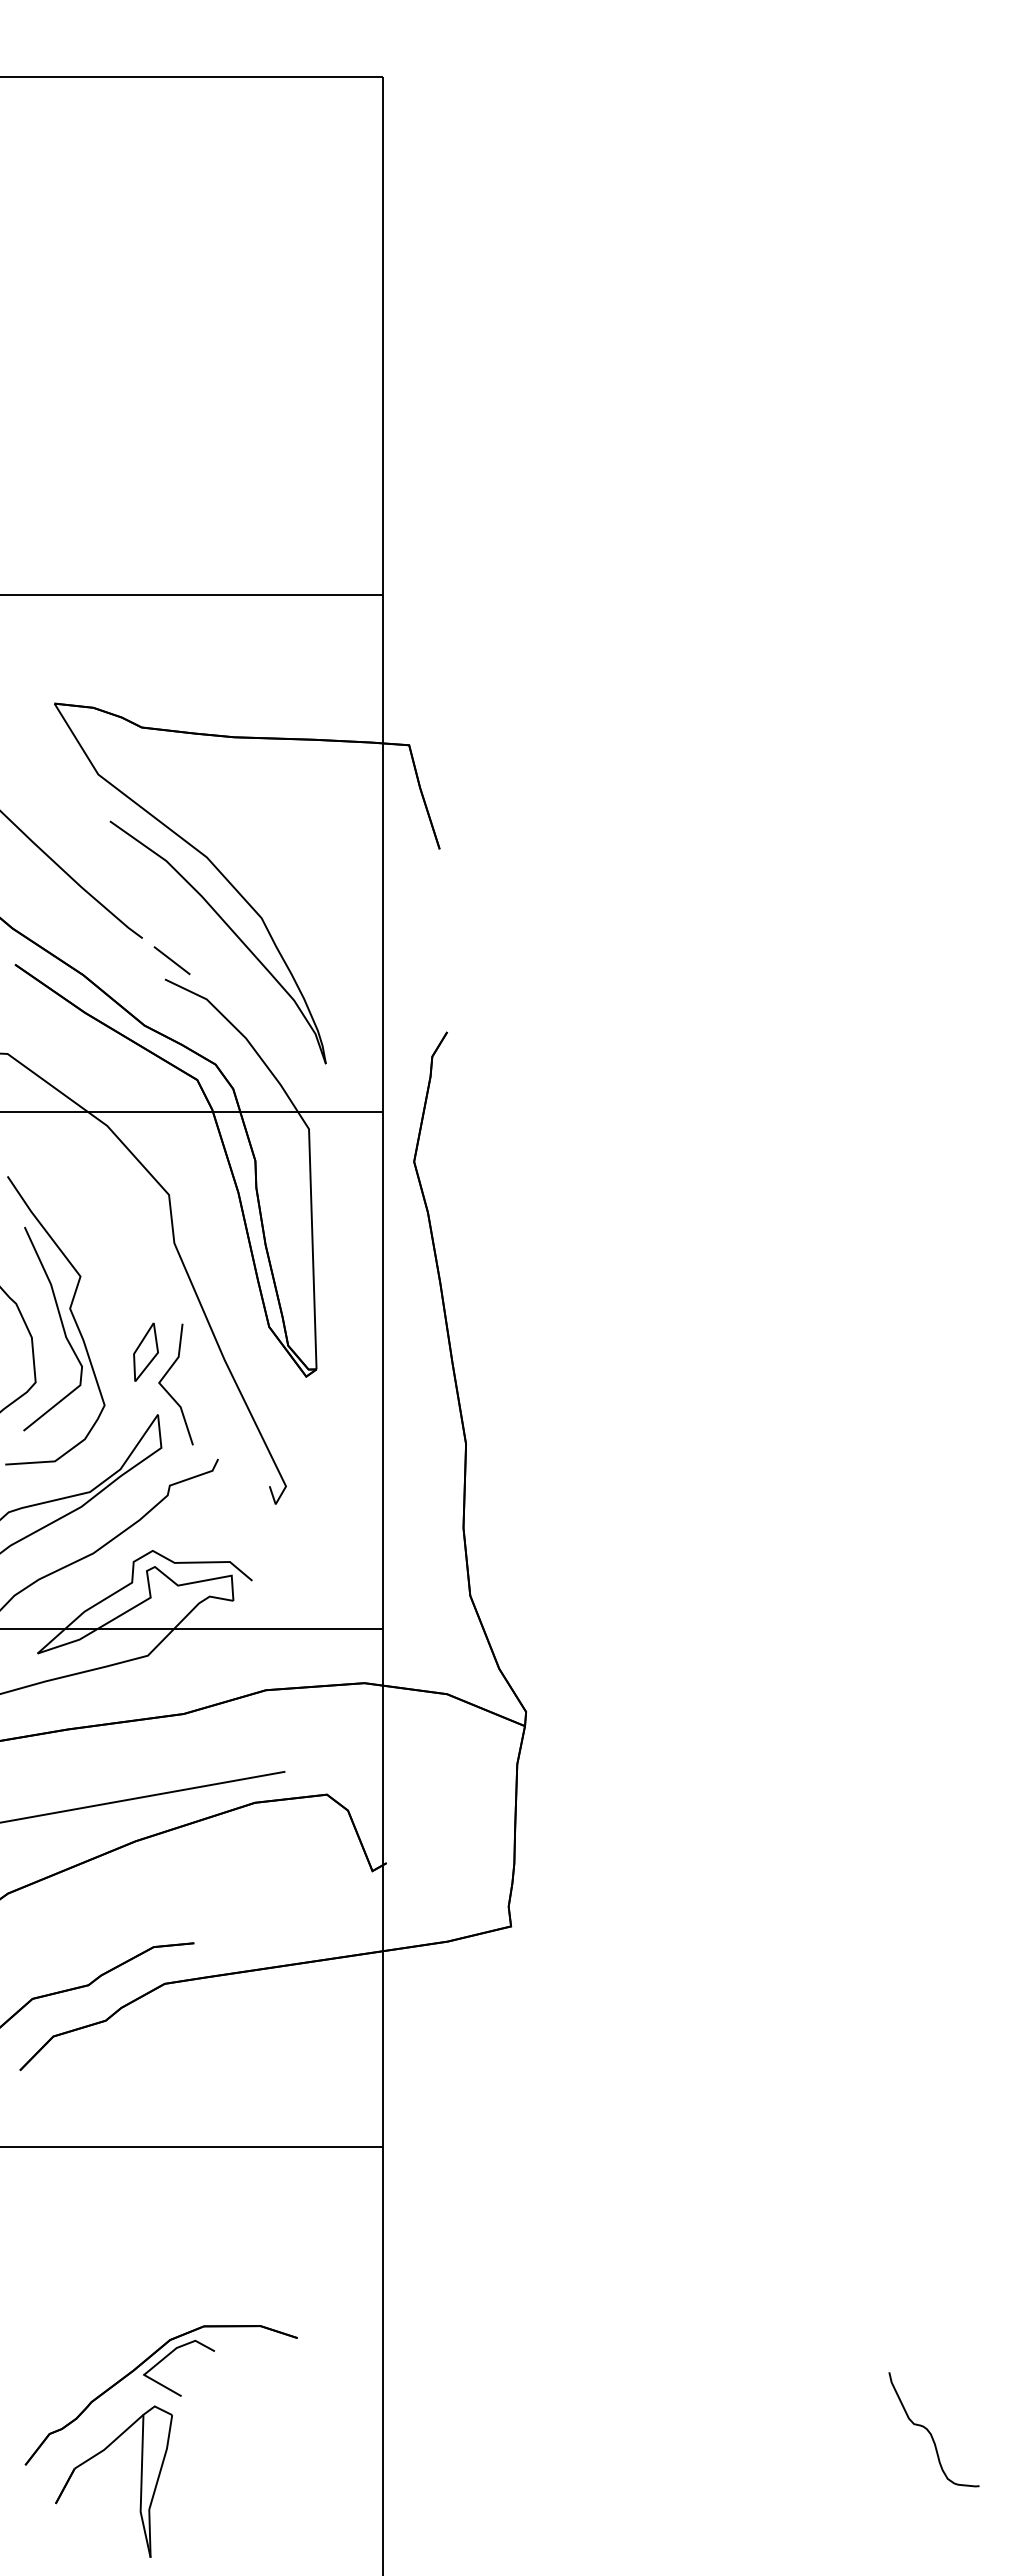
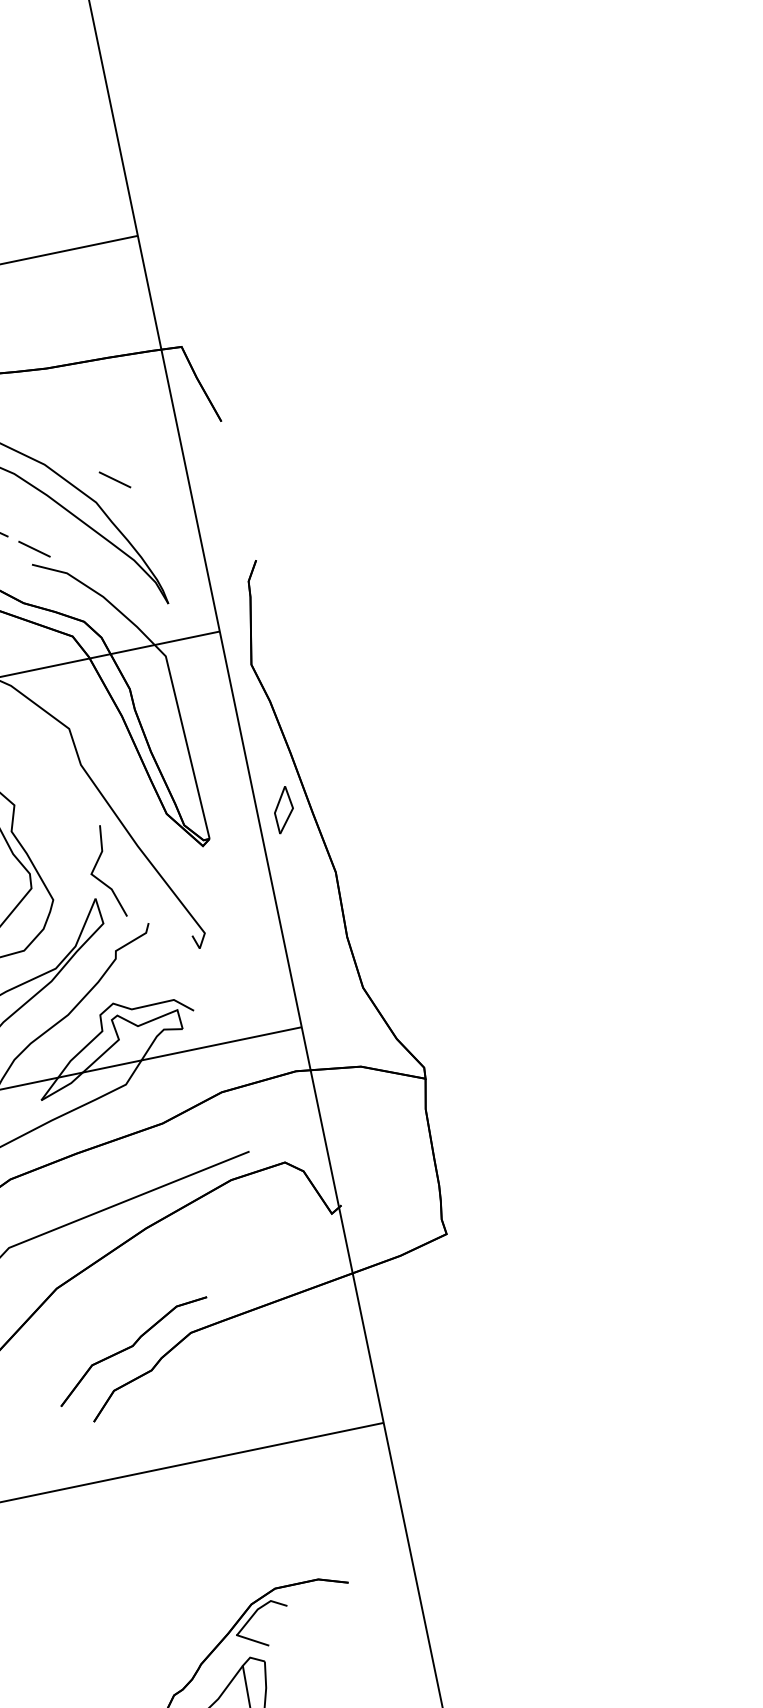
line: (290, 894) -> (114, 479), added
part: (145, 1351) -> (283, 809), moved

